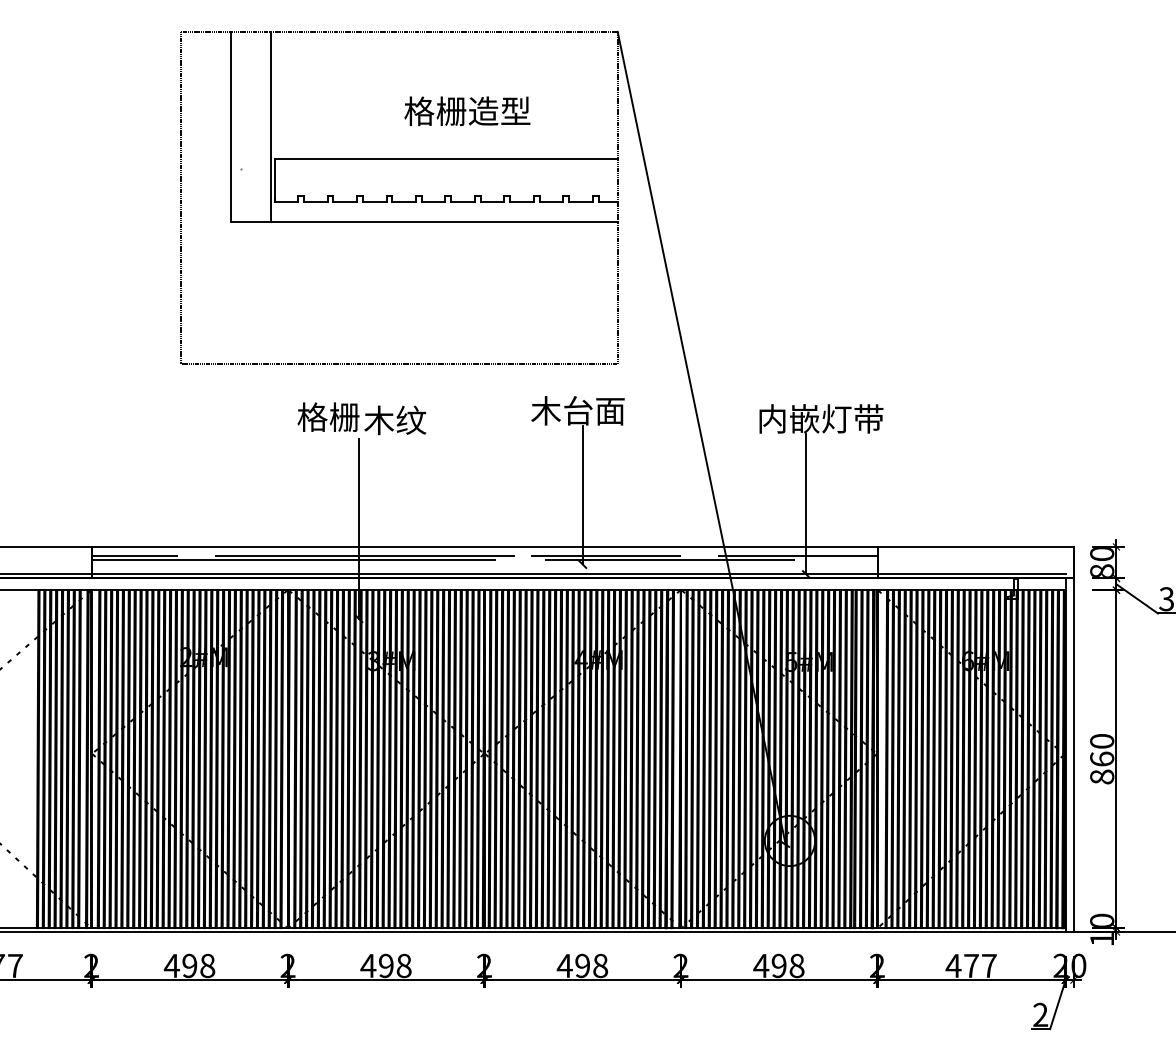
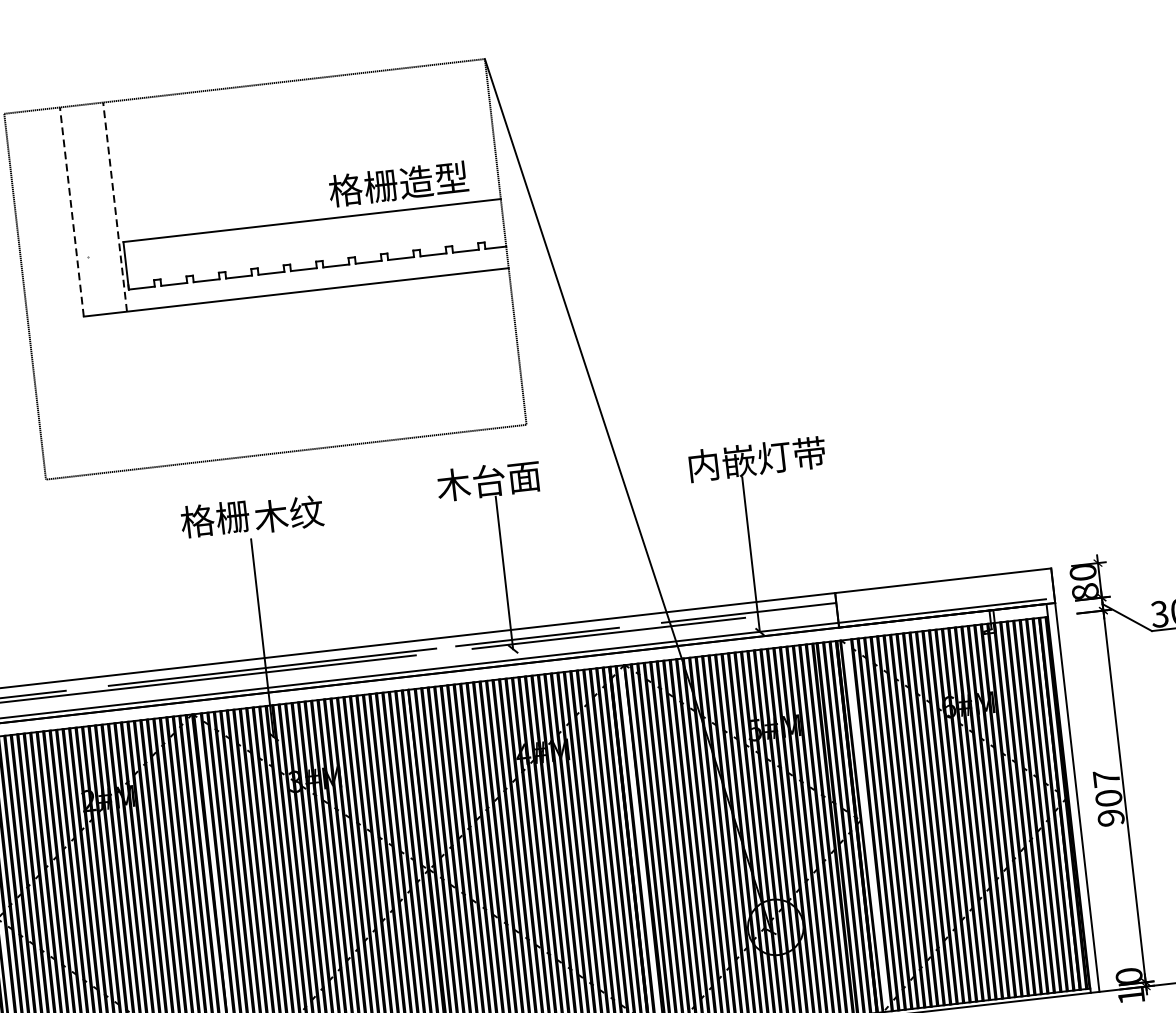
text: (467, 110) -> (398, 183), moved
line: (231, 126) -> (72, 211), solid -> dashed
line: (270, 126) -> (114, 206), solid -> dashed
text: (1102, 759) -> (1109, 798), 860 -> 907

